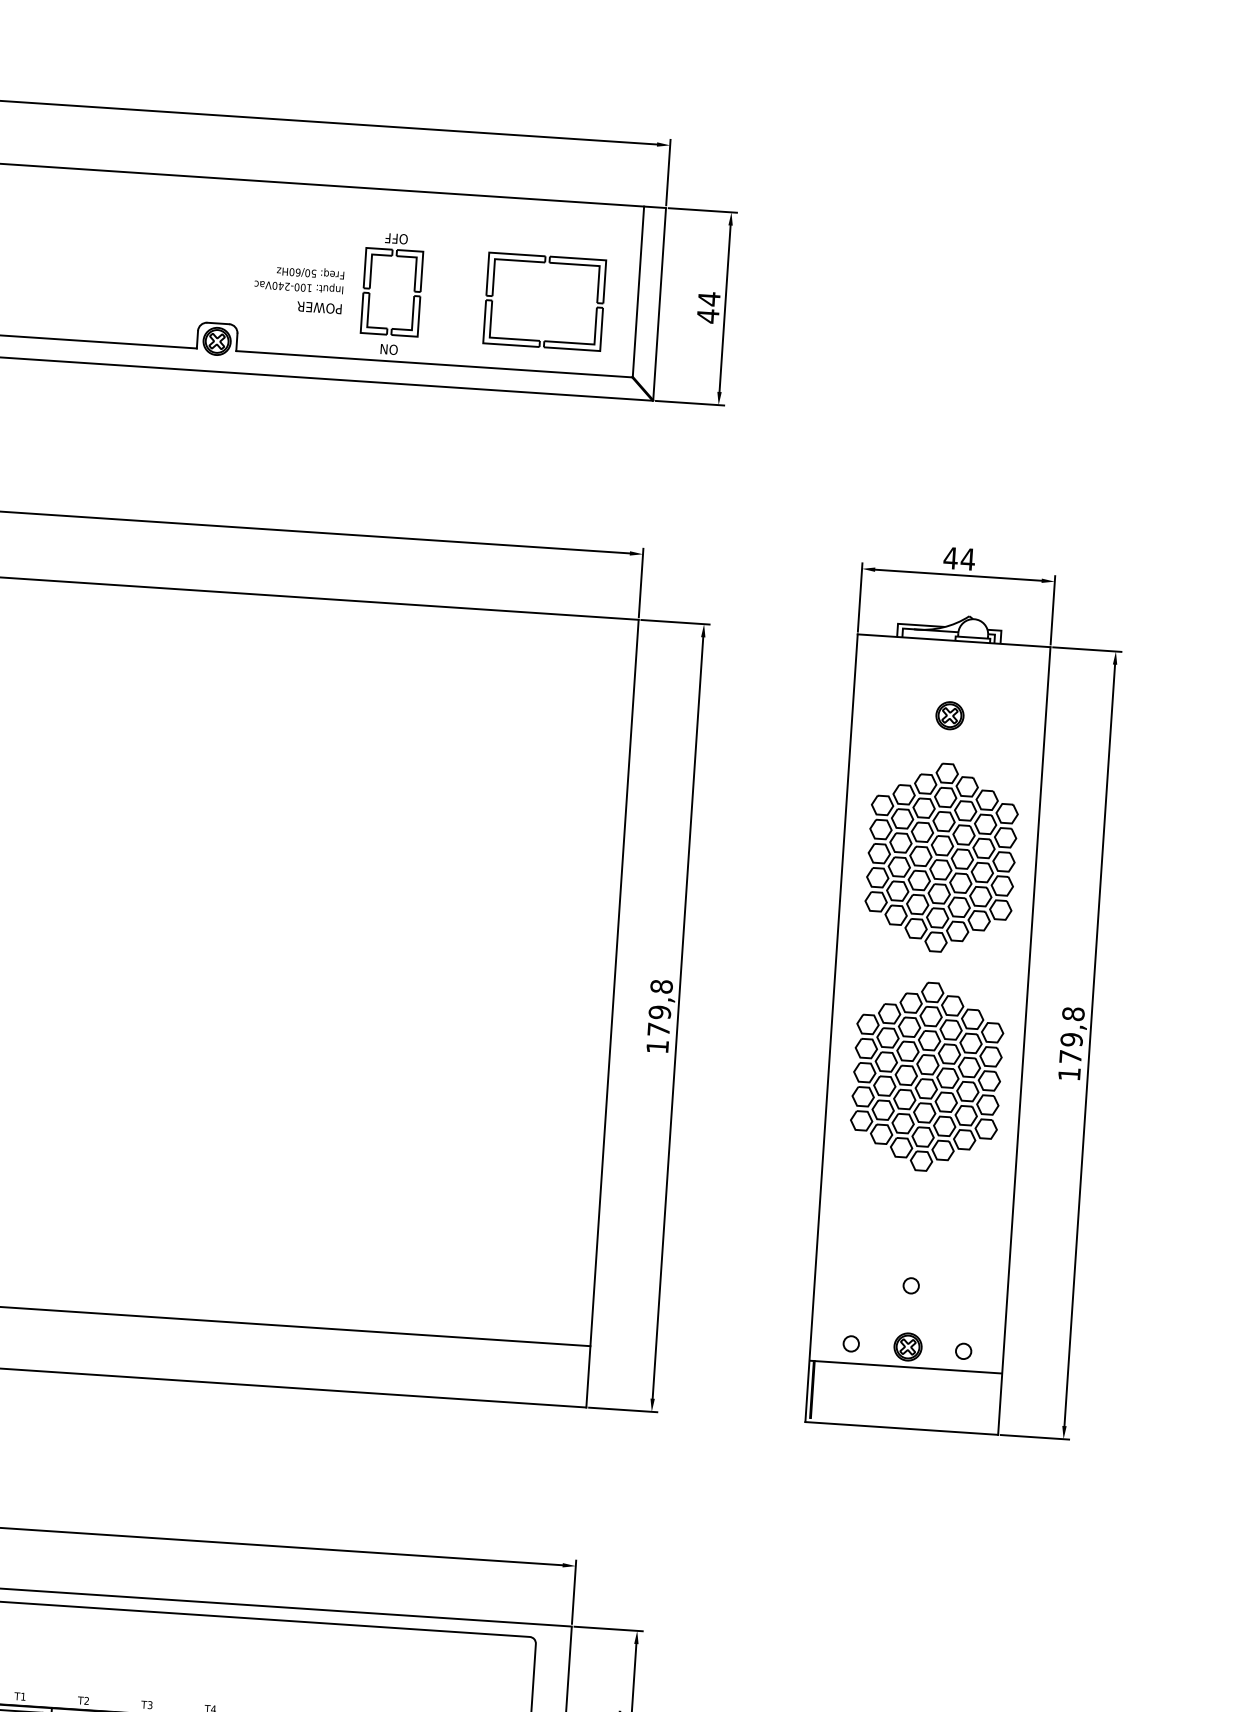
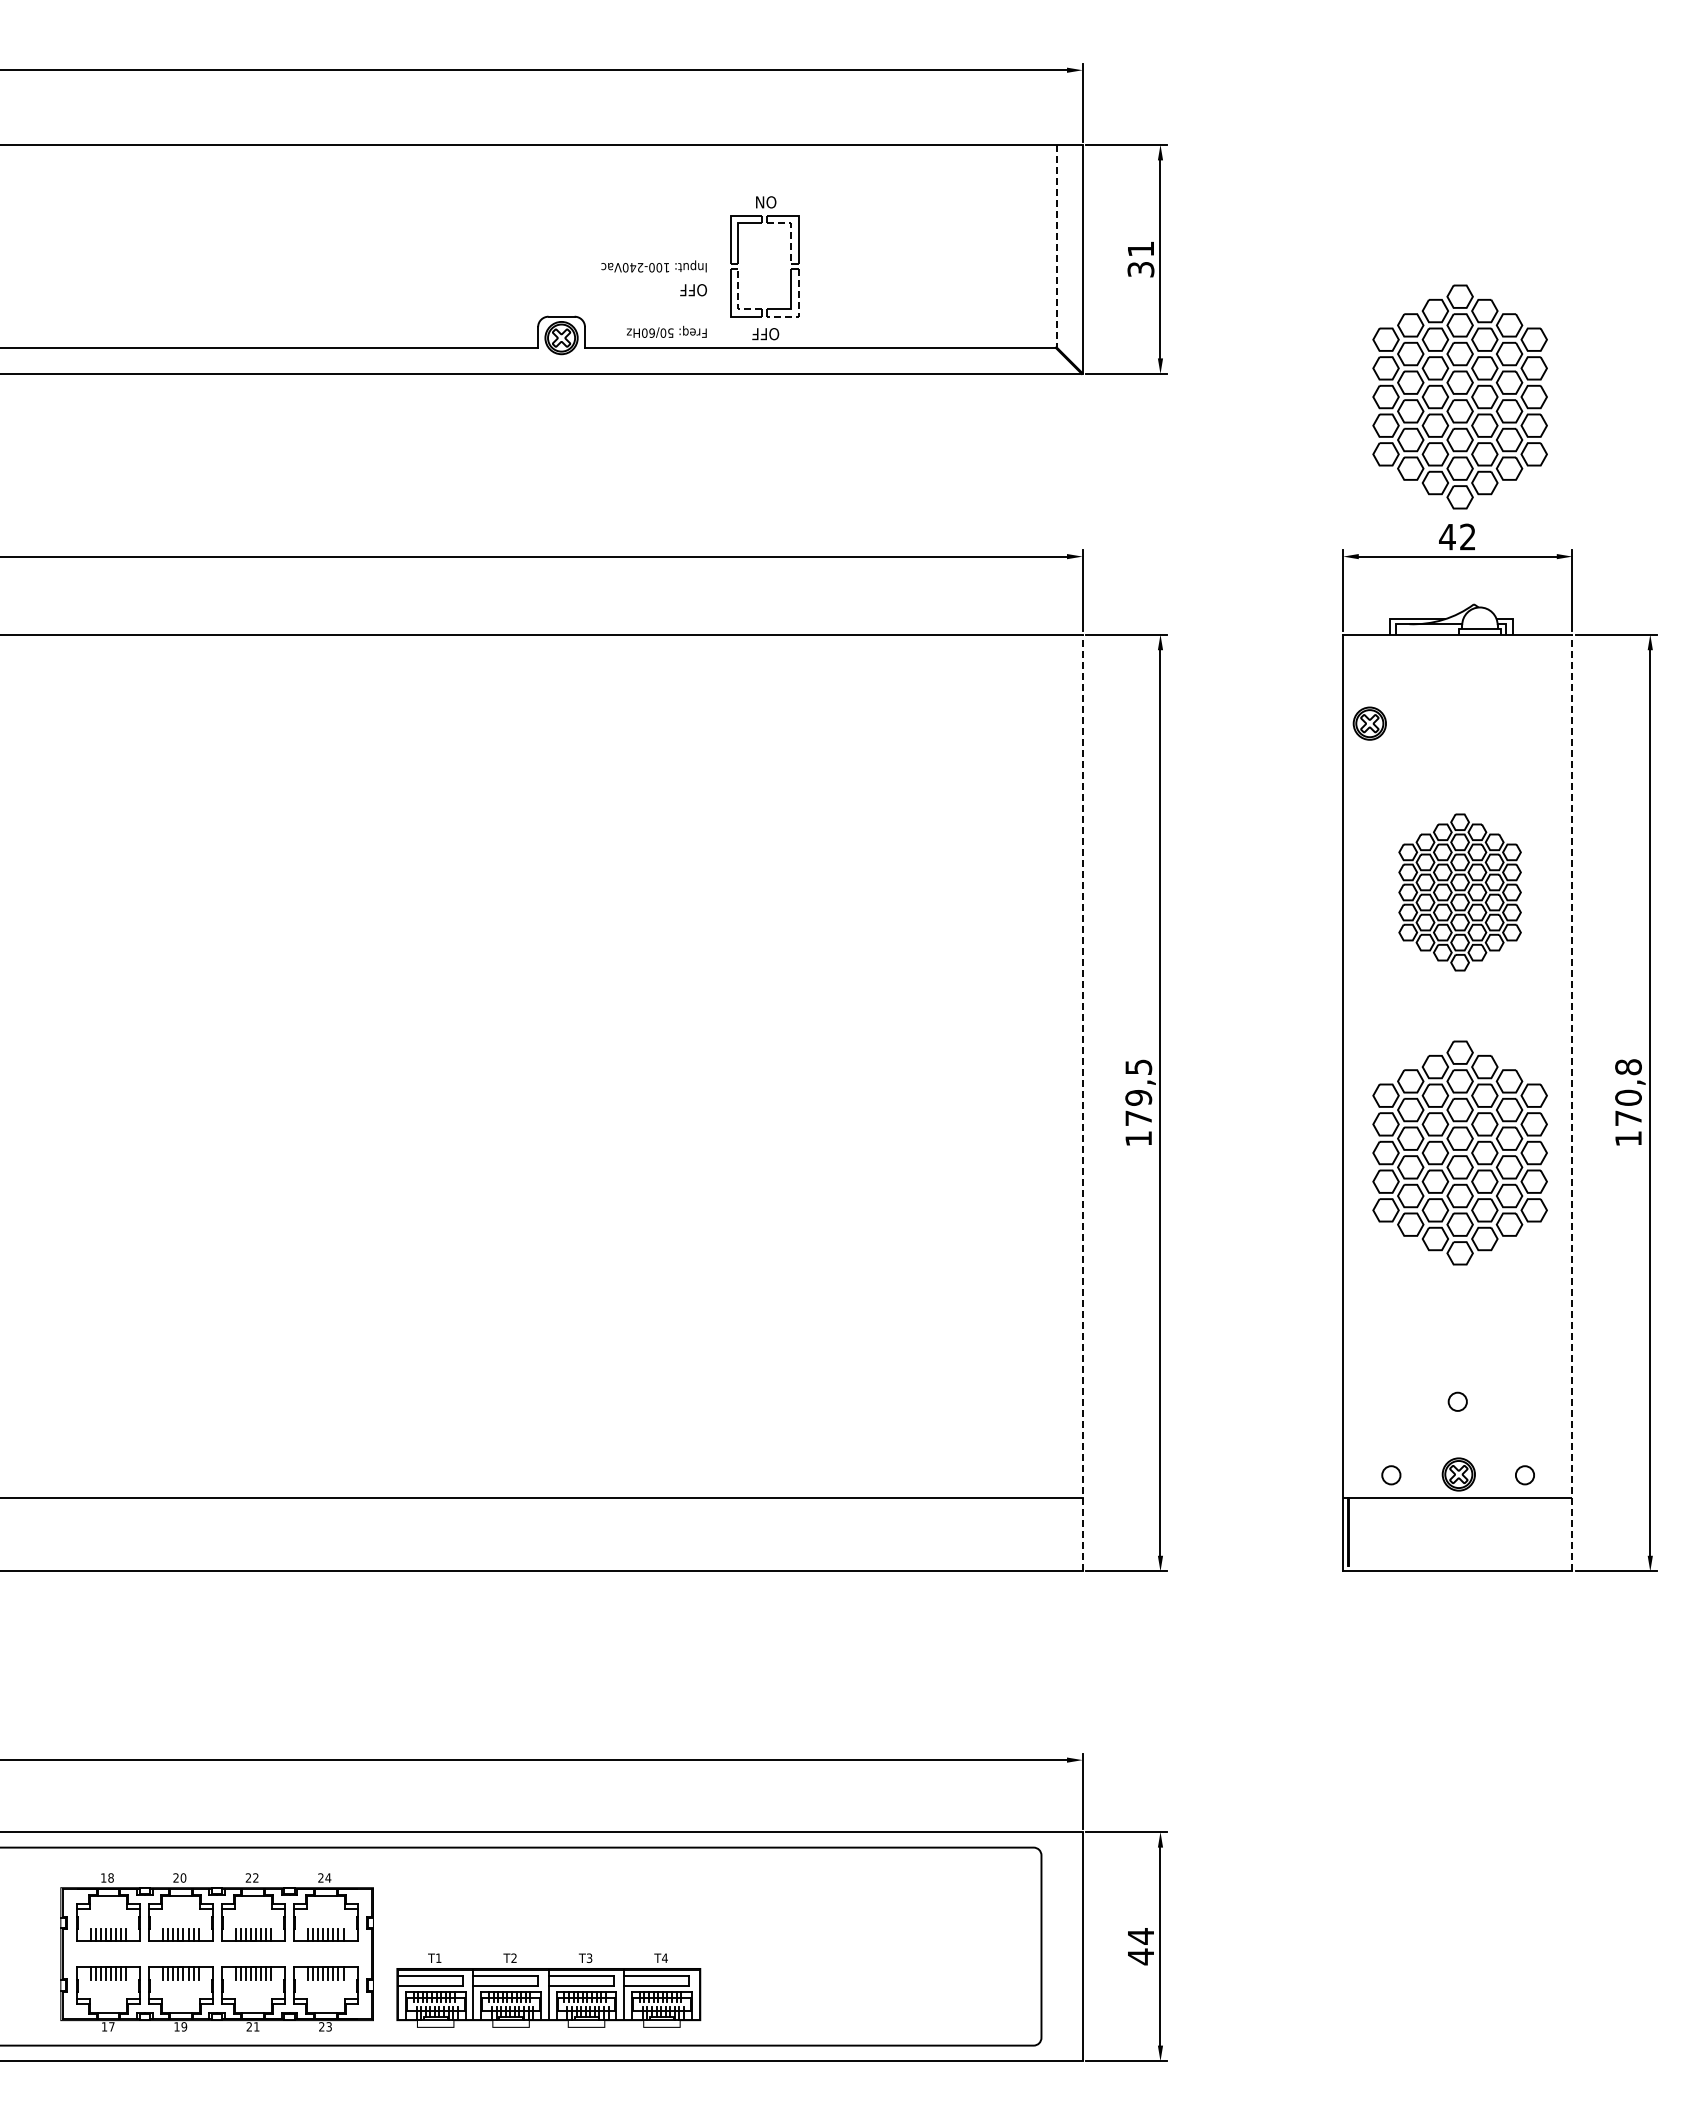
text: (396, 238) -> (765, 202), OFF -> ON
line: (416, 263) -> (791, 230), solid -> dashed
part: (544, 263) -> (943, 219), removed
text: (310, 272) -> (666, 331), moved
line: (638, 292) -> (1056, 246), solid -> dashed
text: (708, 307) -> (1140, 259), 44 -> 31
text: (318, 308) -> (679, 290), POWER -> OFF
line: (367, 320) -> (738, 301), solid -> dashed
line: (417, 330) -> (798, 309), solid -> dashed
text: (388, 349) -> (765, 334), ON -> OFF
part: (968, 440) -> (1459, 396), added
text: (967, 558) -> (1467, 536), 44 -> 42
part: (949, 715) -> (1369, 723), moved
part: (941, 857) -> (1459, 892), size x0.7
text: (661, 986) -> (1138, 1067), 179,8 -> 179,5
line: (612, 1013) -> (1082, 1102), solid -> dashed
text: (1071, 1039) -> (1628, 1097), 179,8 -> 170,8
line: (1024, 1040) -> (1572, 1102), solid -> dashed

